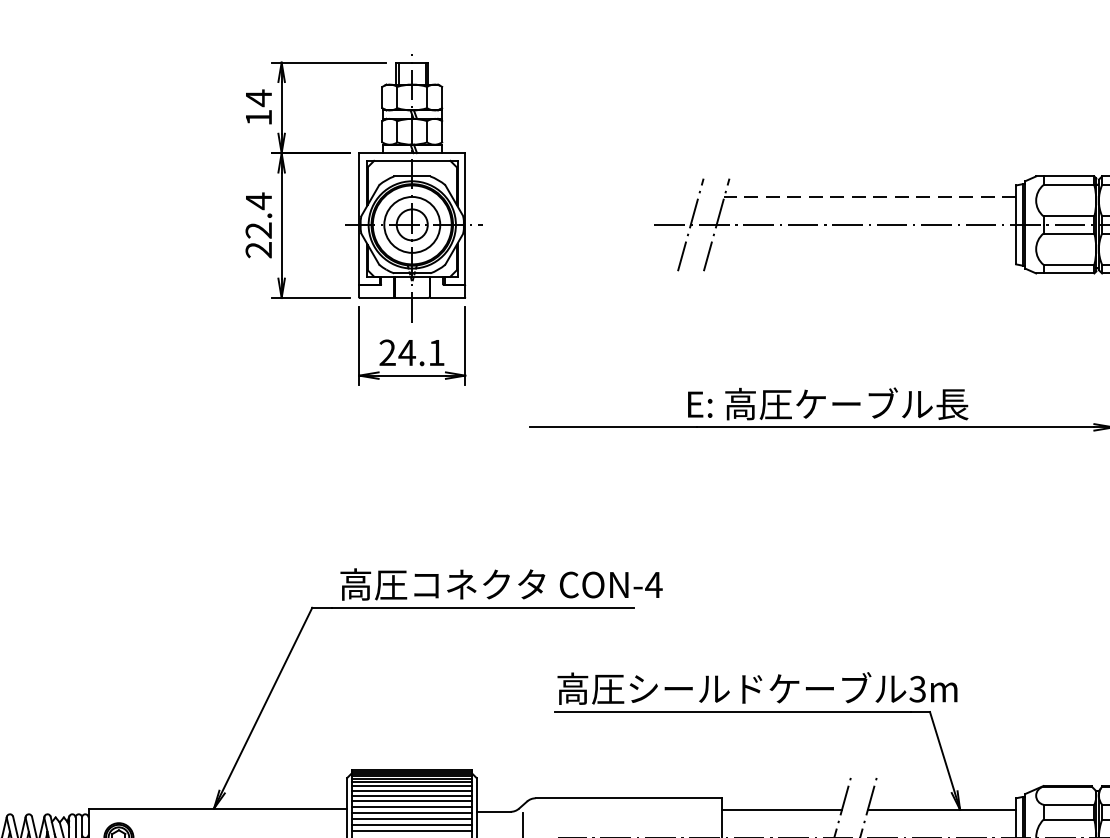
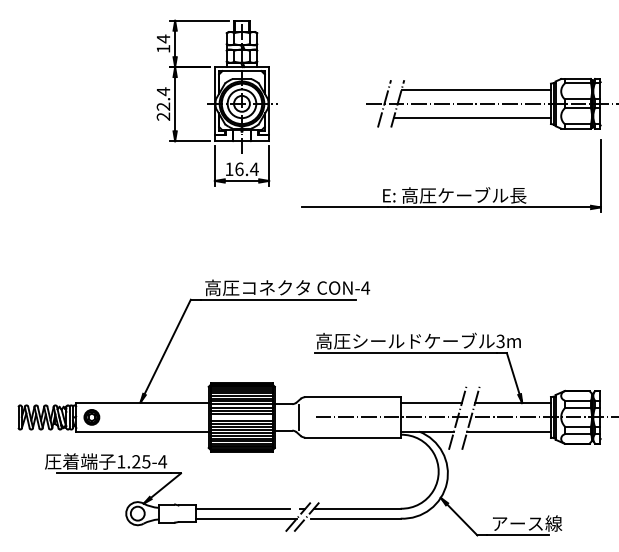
line: (870, 196) -> (476, 89), dashed -> solid
line: (860, 253) -> (471, 118), added
text: (411, 353) -> (241, 169), 24.1 -> 16.4

